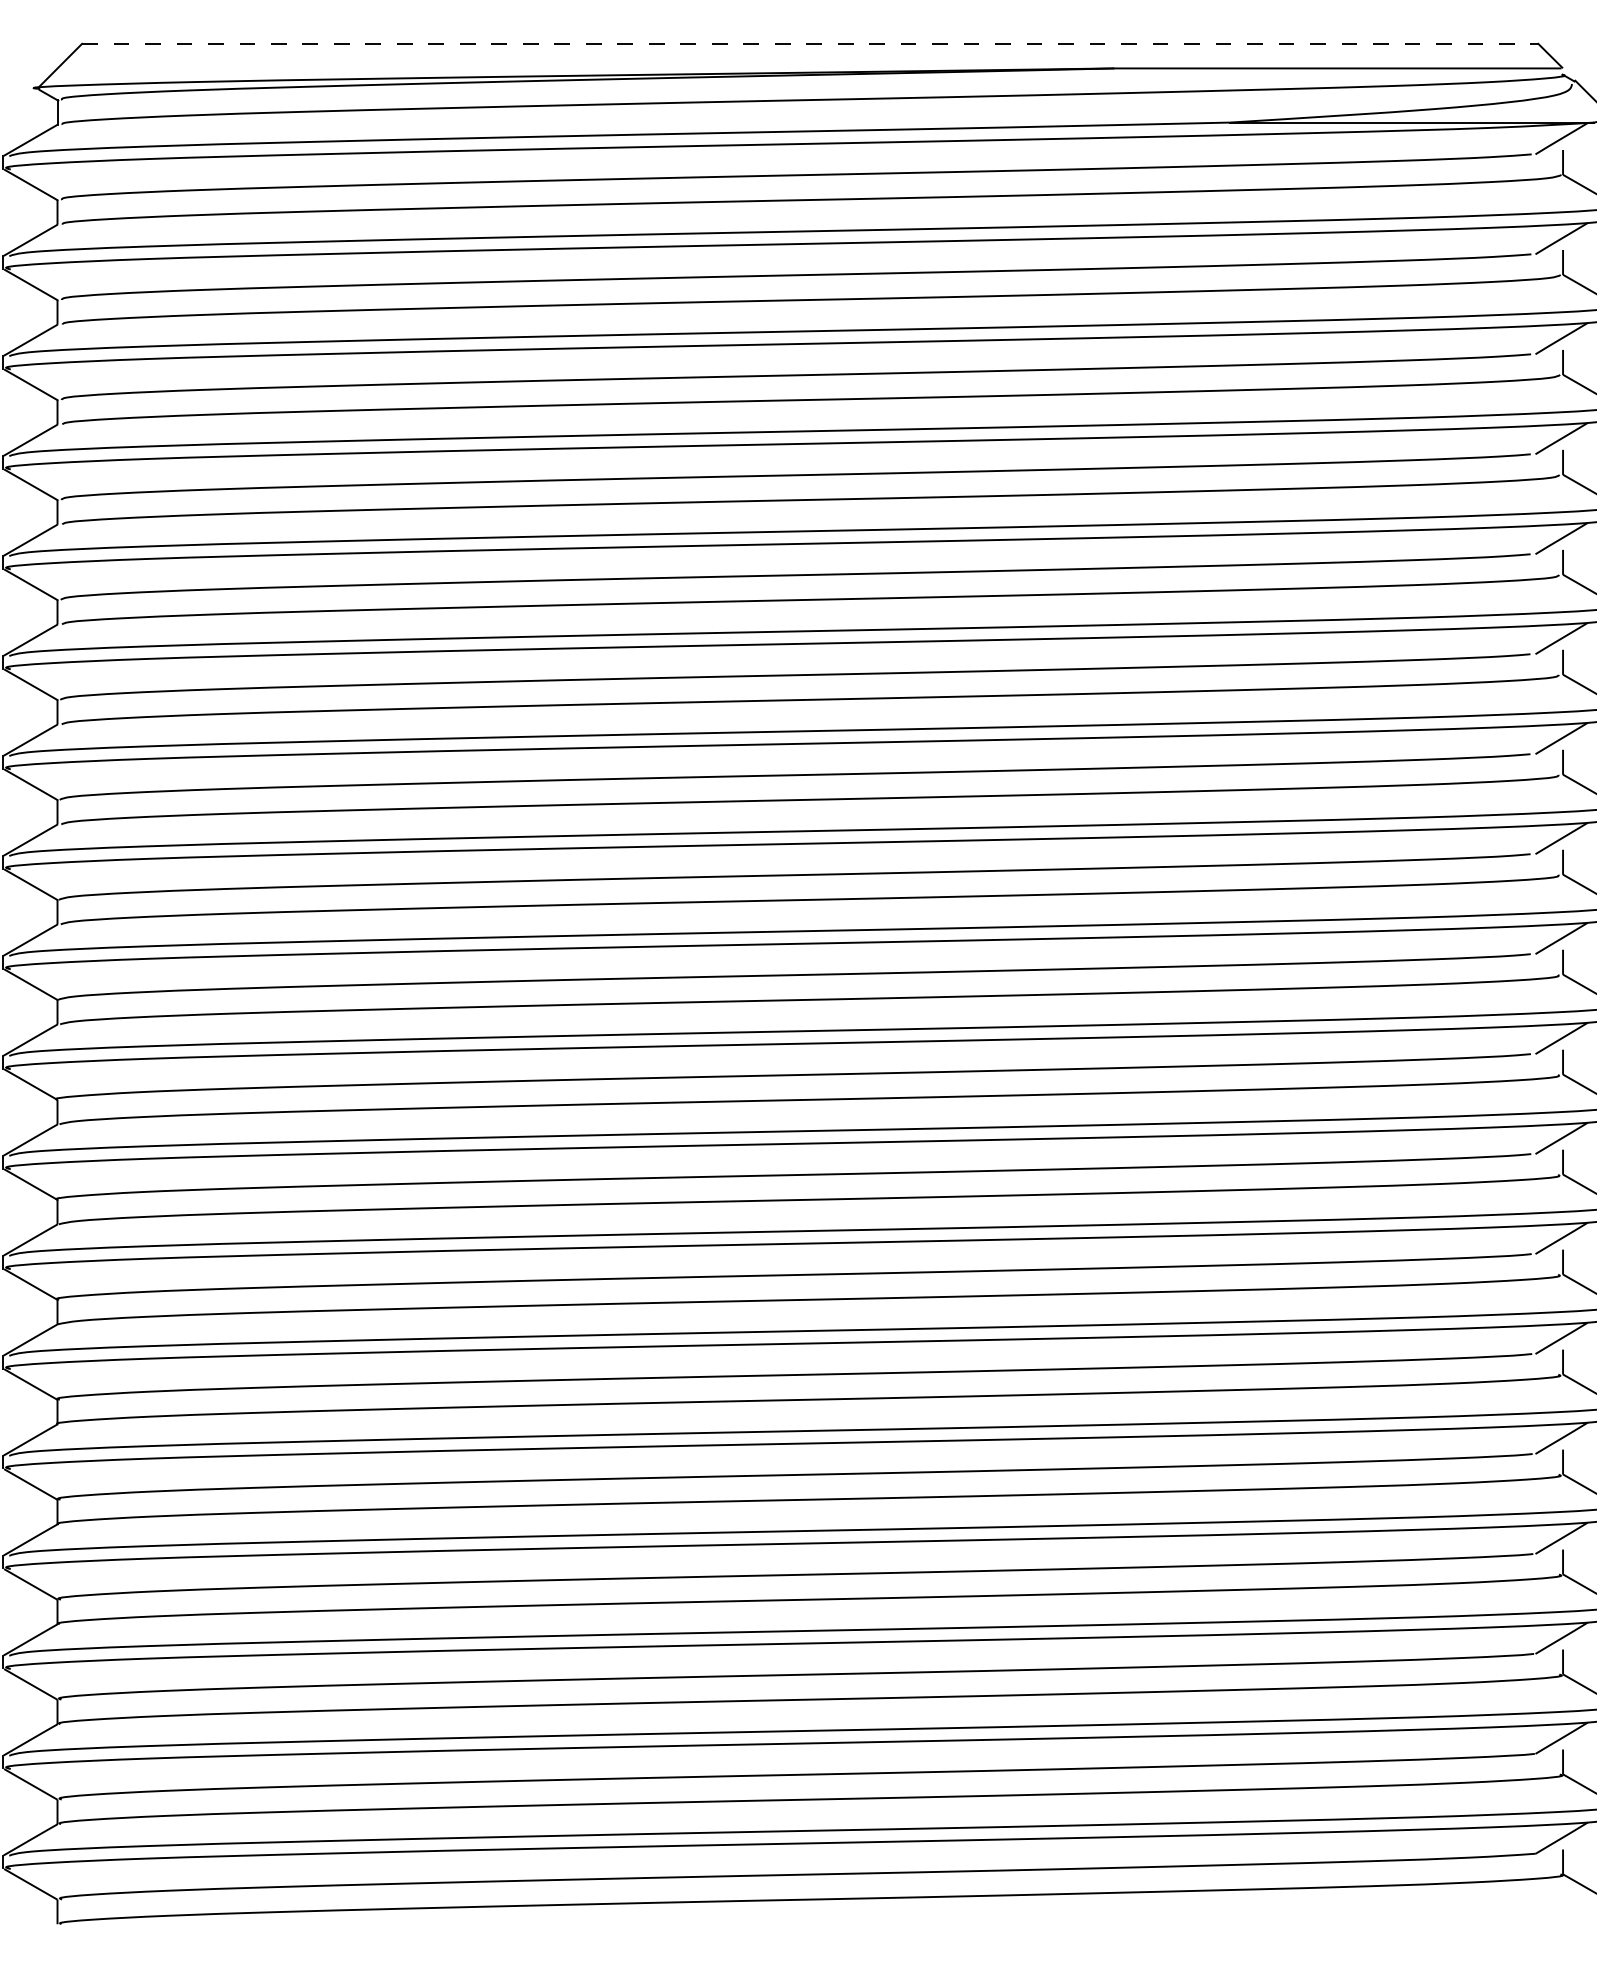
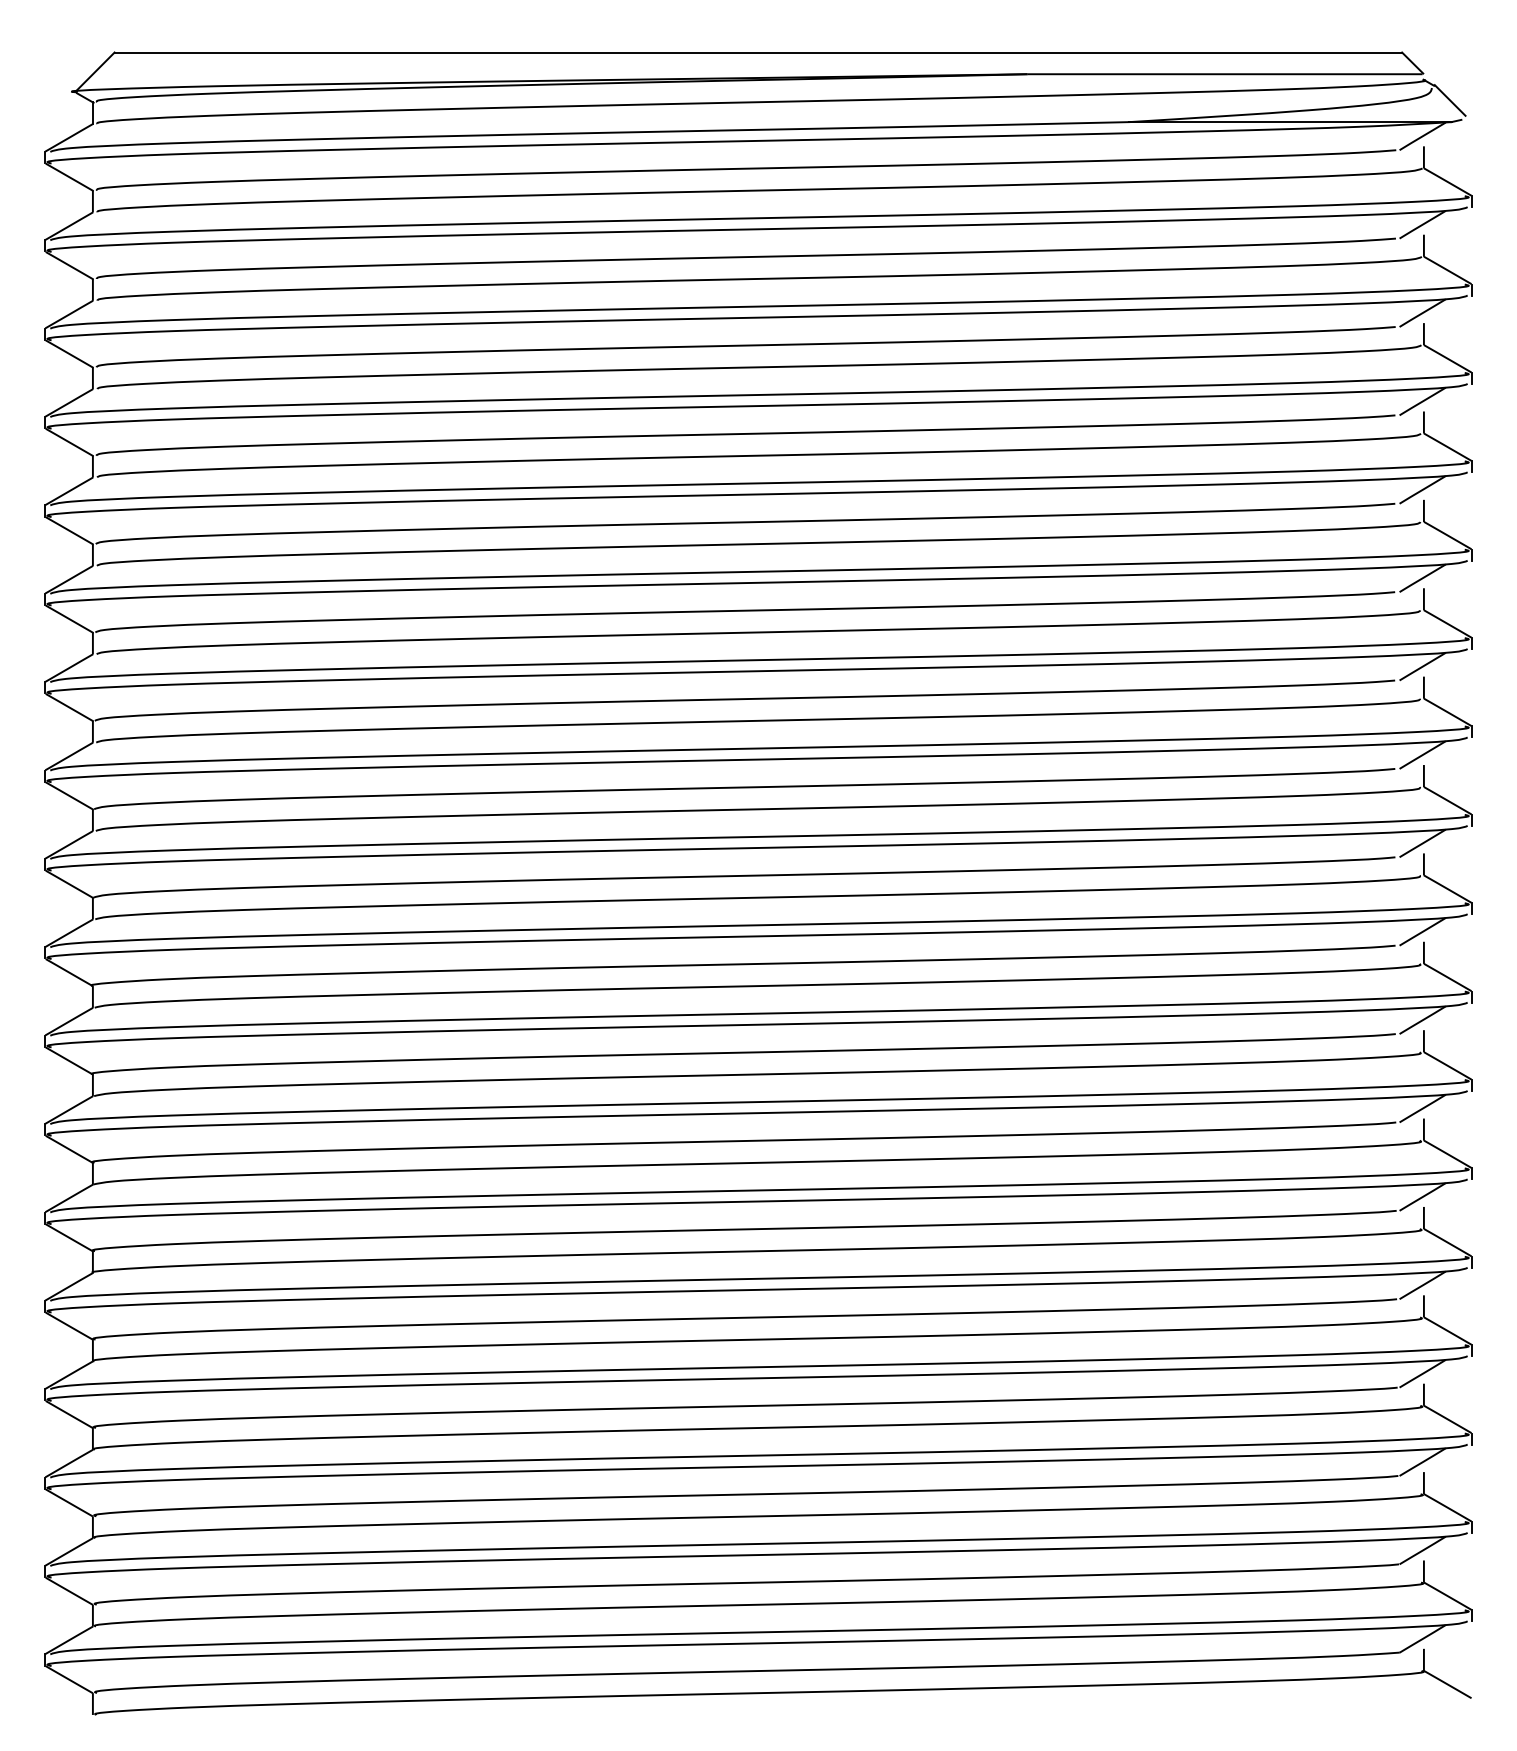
line: (810, 43) -> (758, 52), dashed -> solid

